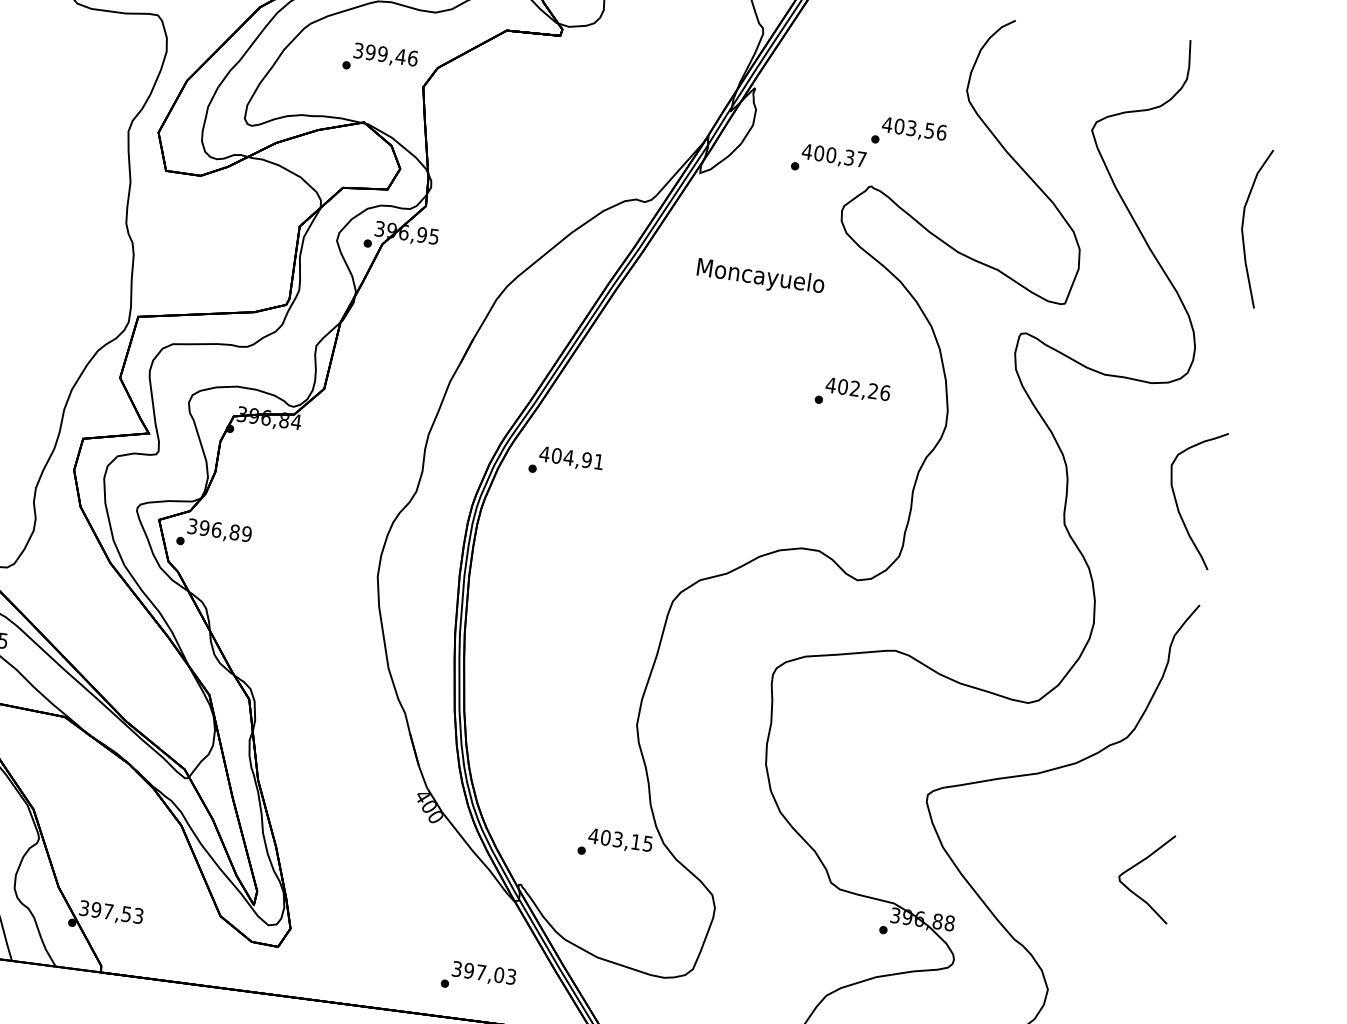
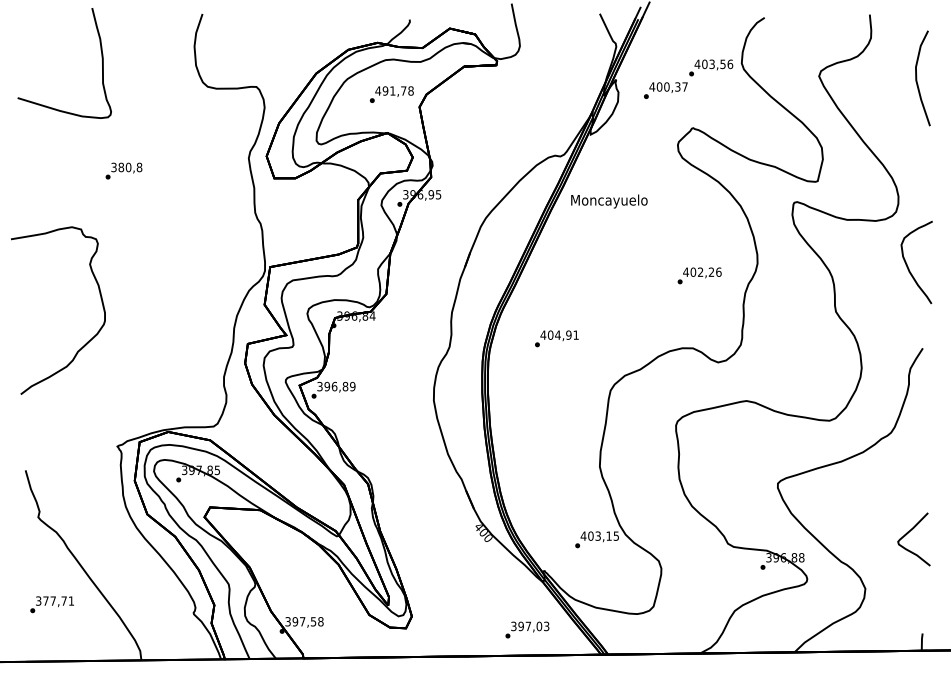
text: (385, 53) -> (394, 90), 399,46 -> 491,78
text: (869, 146) -> (688, 78), moved
curve: (1244, 226) -> (917, 78), moved
text: (760, 277) -> (609, 201), moved
text: (852, 393) -> (699, 275), moved
text: (565, 462) -> (556, 338), moved
curve: (1178, 502) -> (908, 266), moved
curve: (1138, 865) -> (908, 533), moved
text: (138, 915) -> (320, 621), 397,53 -> 397,58

